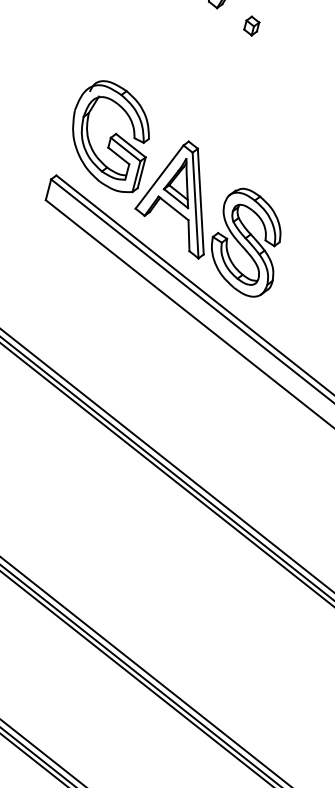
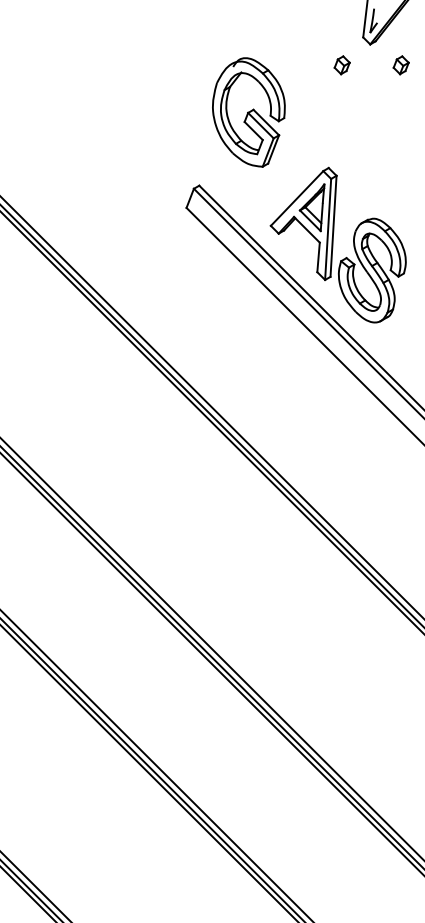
part: (189, 33) -> (341, 65), added
part: (111, 137) -> (248, 112), moved

